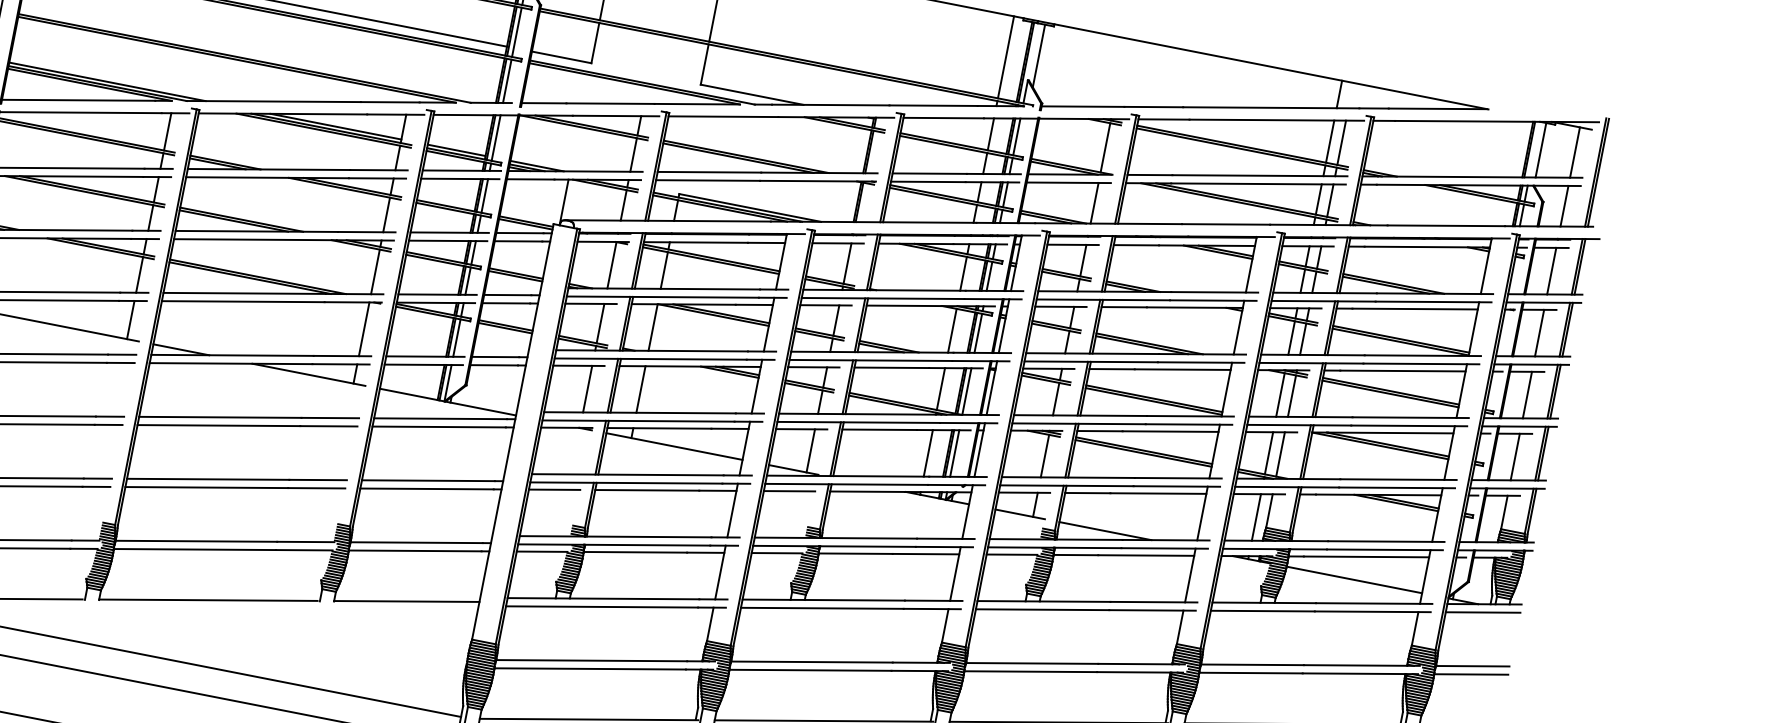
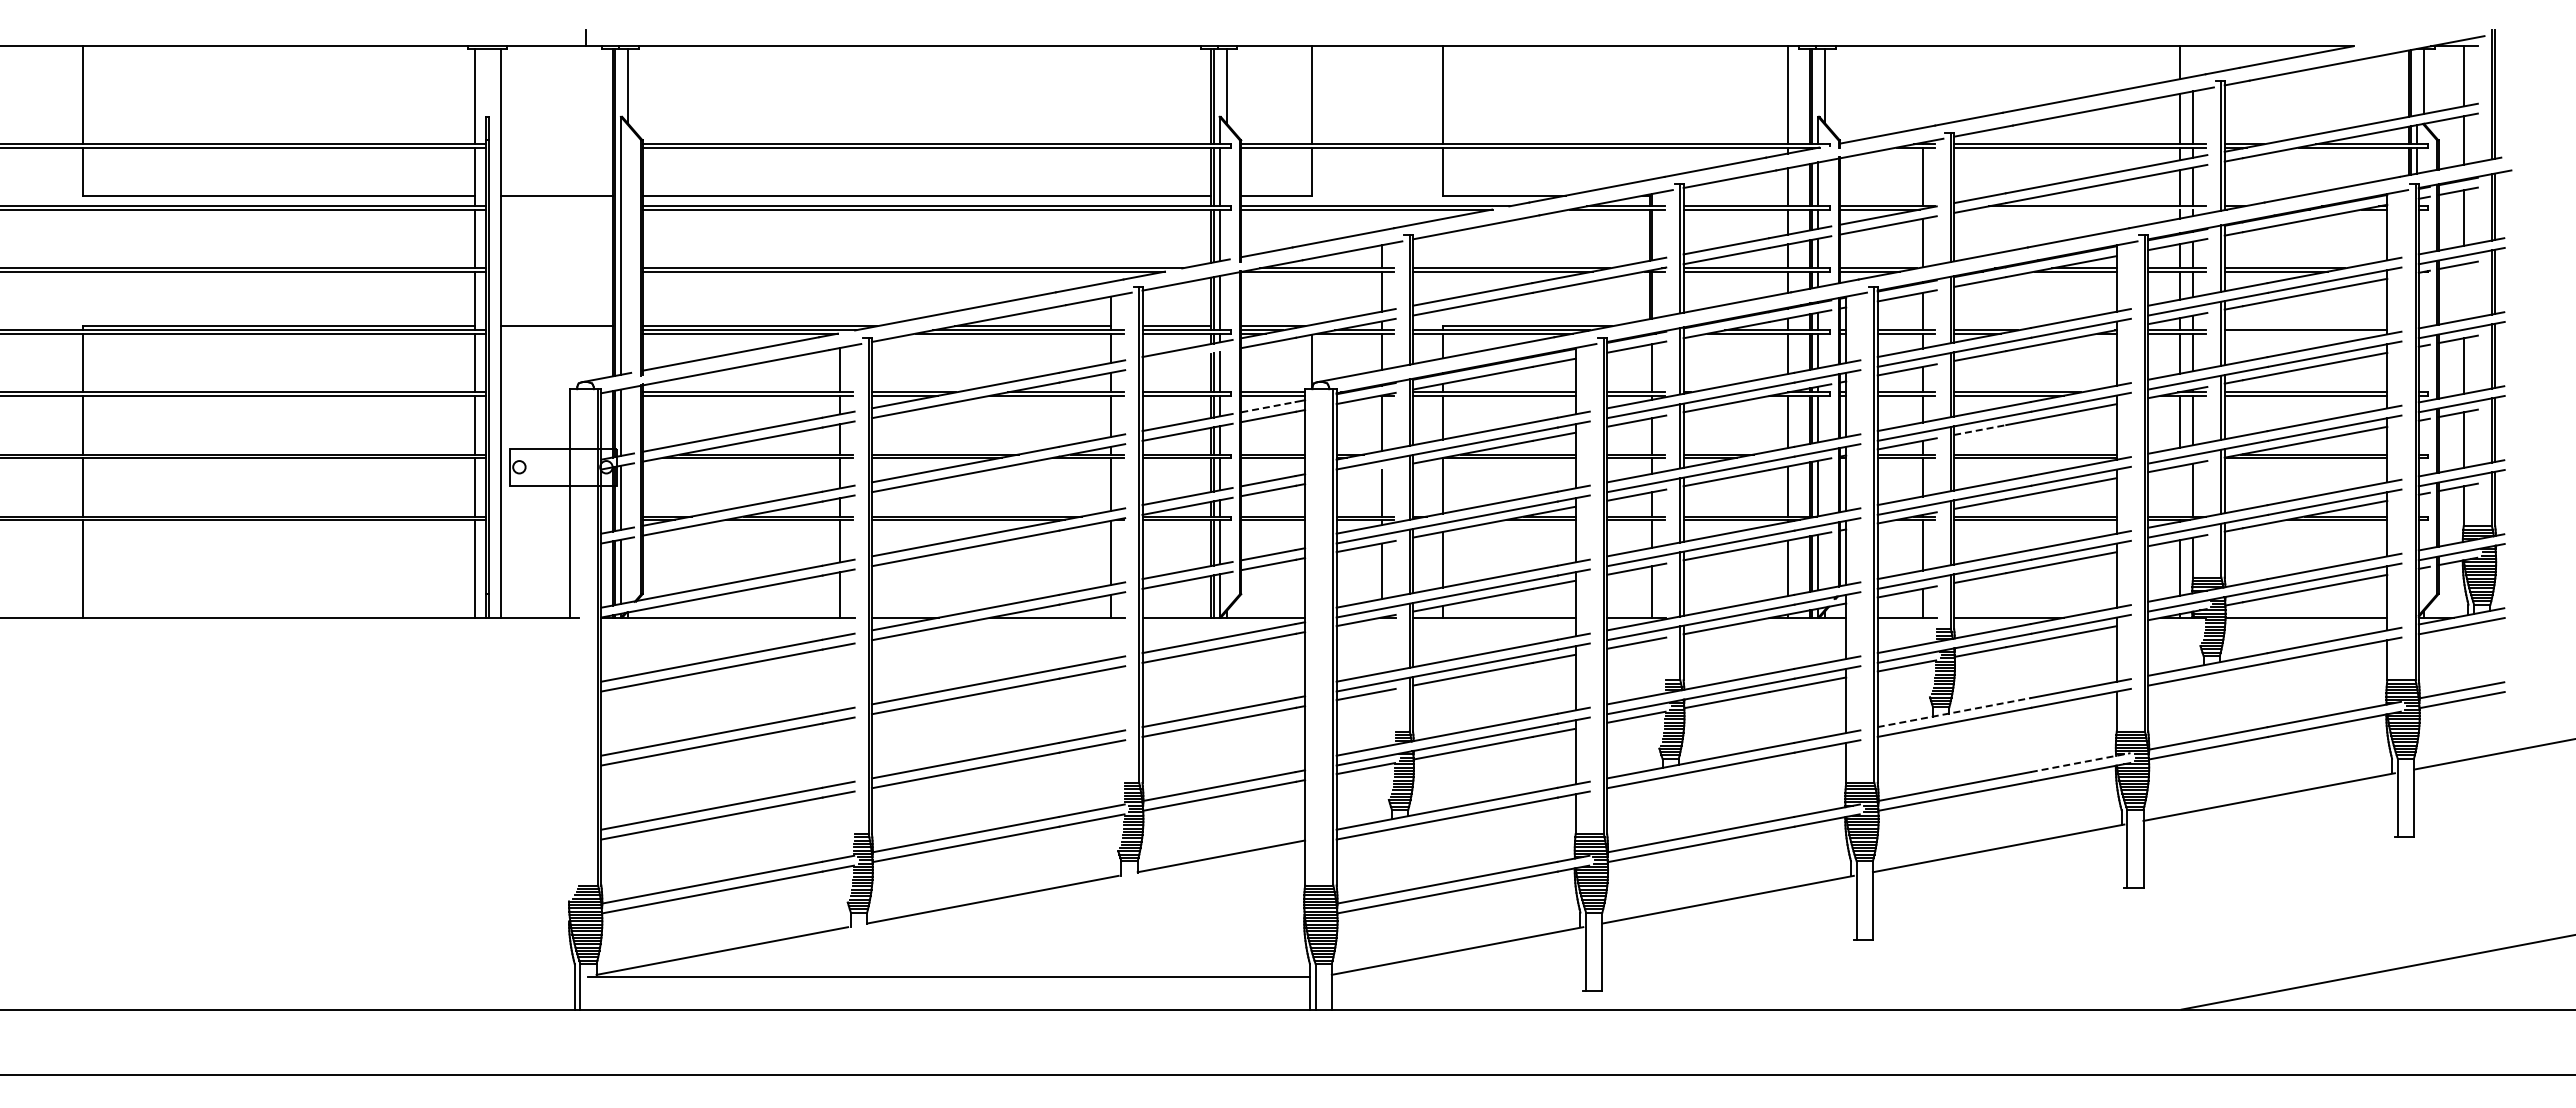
line: (460, 178) -> (1187, 357), removed
line: (1239, 202) -> (2088, 209), removed
line: (519, 233) -> (1268, 407), solid -> dashed
line: (590, 303) -> (1365, 472), removed
line: (1539, 332) -> (2463, 291), removed
line: (1400, 341) -> (2305, 333), removed
line: (1112, 369) -> (1980, 430), solid -> dashed
line: (1268, 453) -> (2179, 491), removed
line: (1044, 601) -> (1954, 712), solid -> dashed
line: (1141, 664) -> (2080, 762), solid -> dashed

